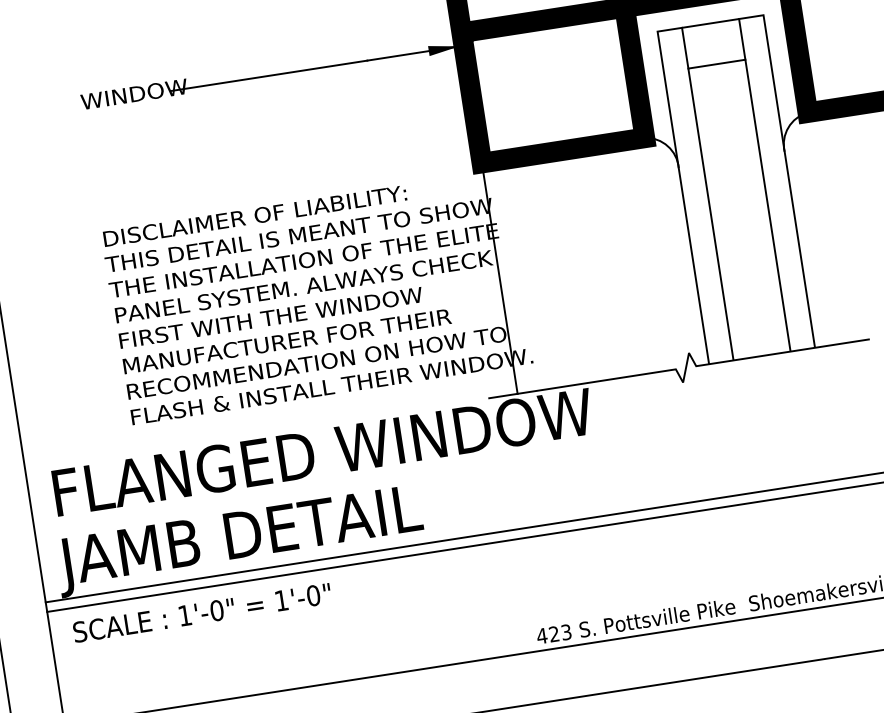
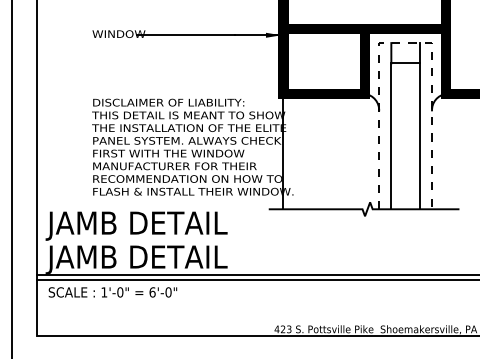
line: (712, 23) -> (406, 43), solid -> dashed
text: (318, 457) -> (181, 225), FLANGED WINDOW -> JAMB DETAIL
text: (281, 600) -> (152, 292), 1'-0" -> 6'-0"

